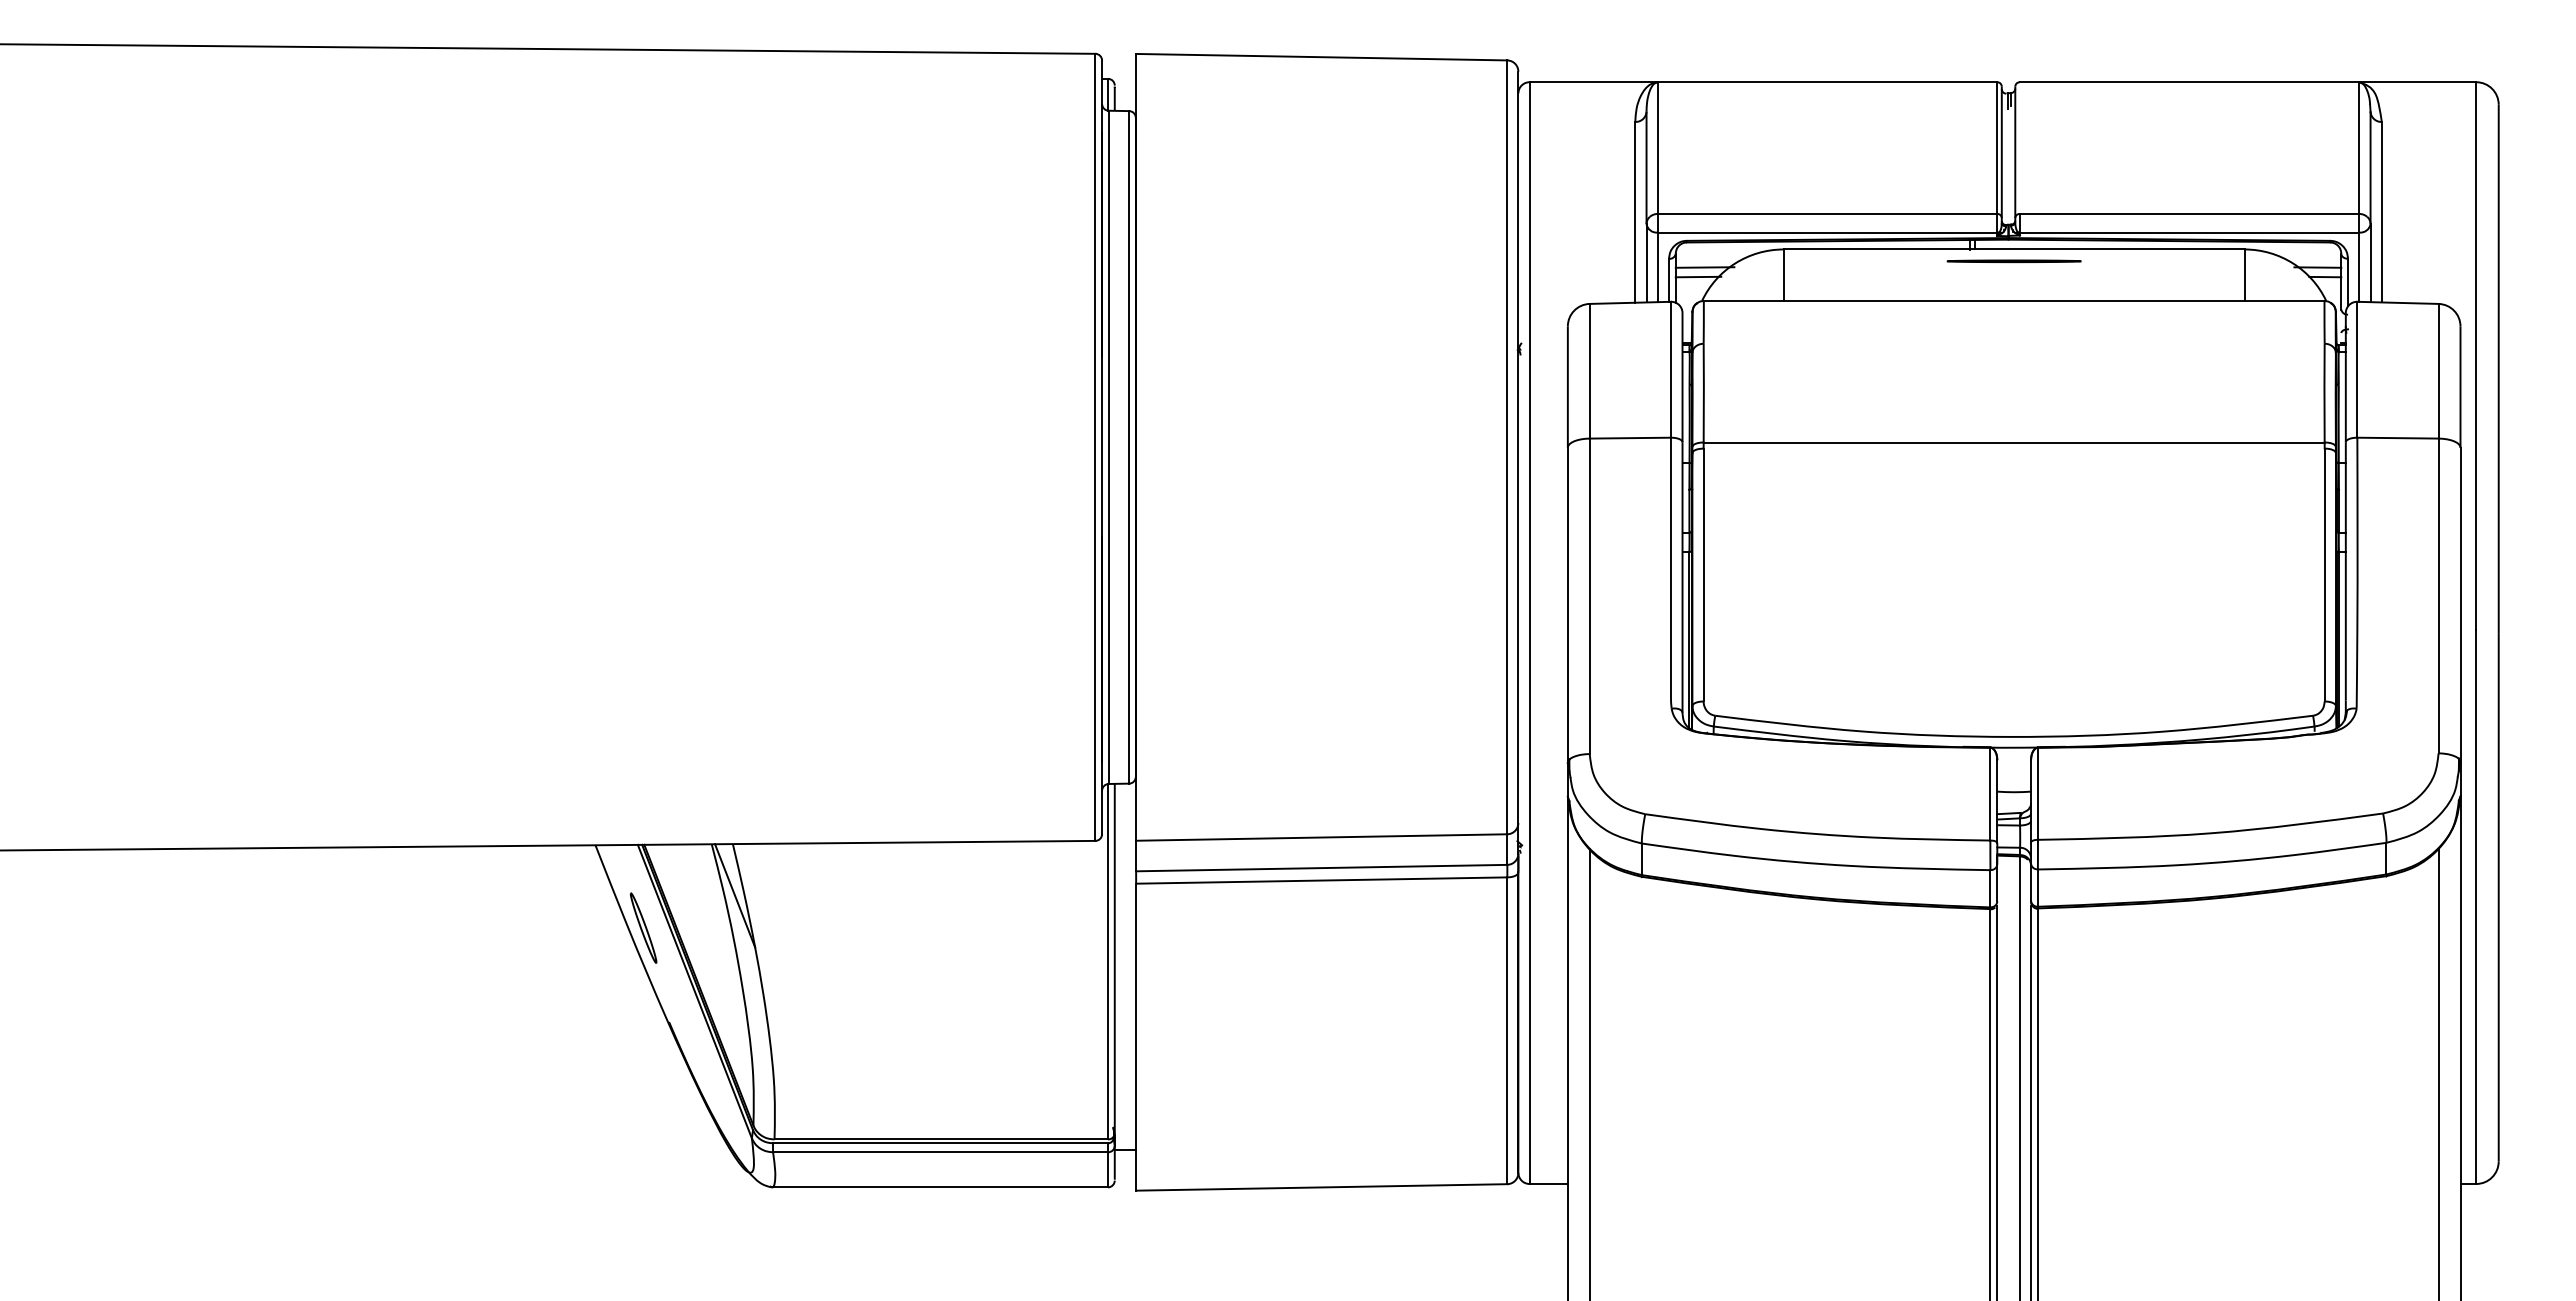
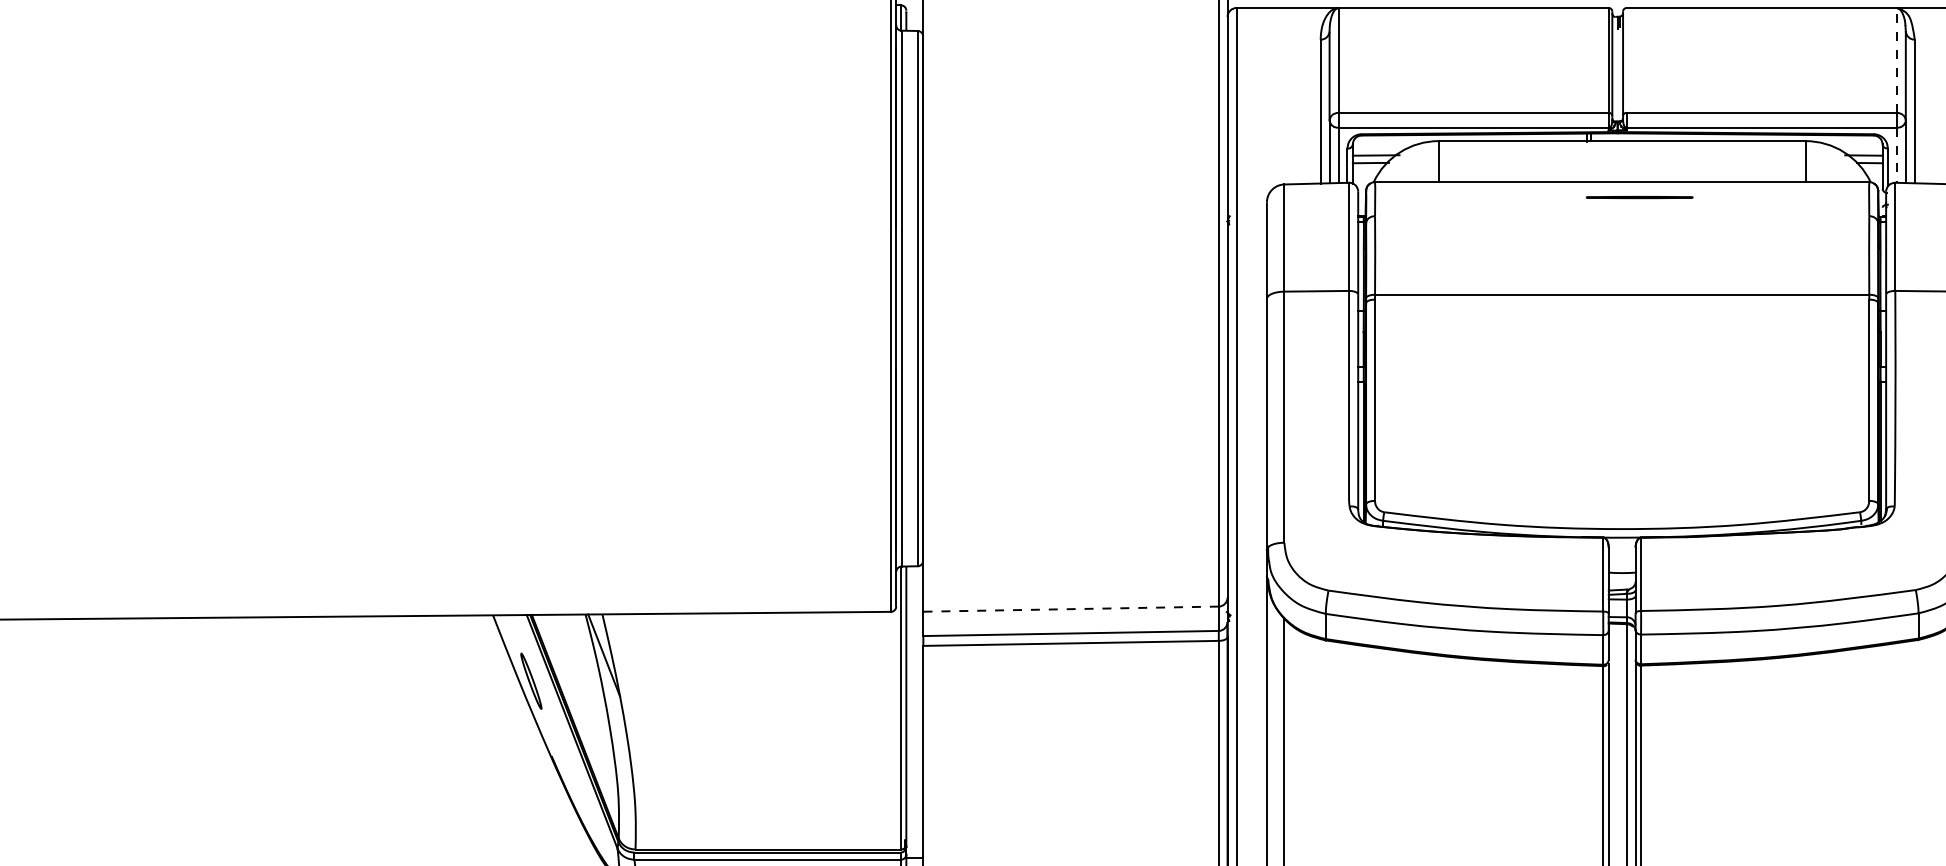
line: (2359, 148) -> (1897, 60), solid -> dashed
line: (2013, 261) -> (1639, 197), moved
line: (2359, 267) -> (1897, 155), solid -> dashed
line: (1321, 837) -> (1070, 609), solid -> dashed

